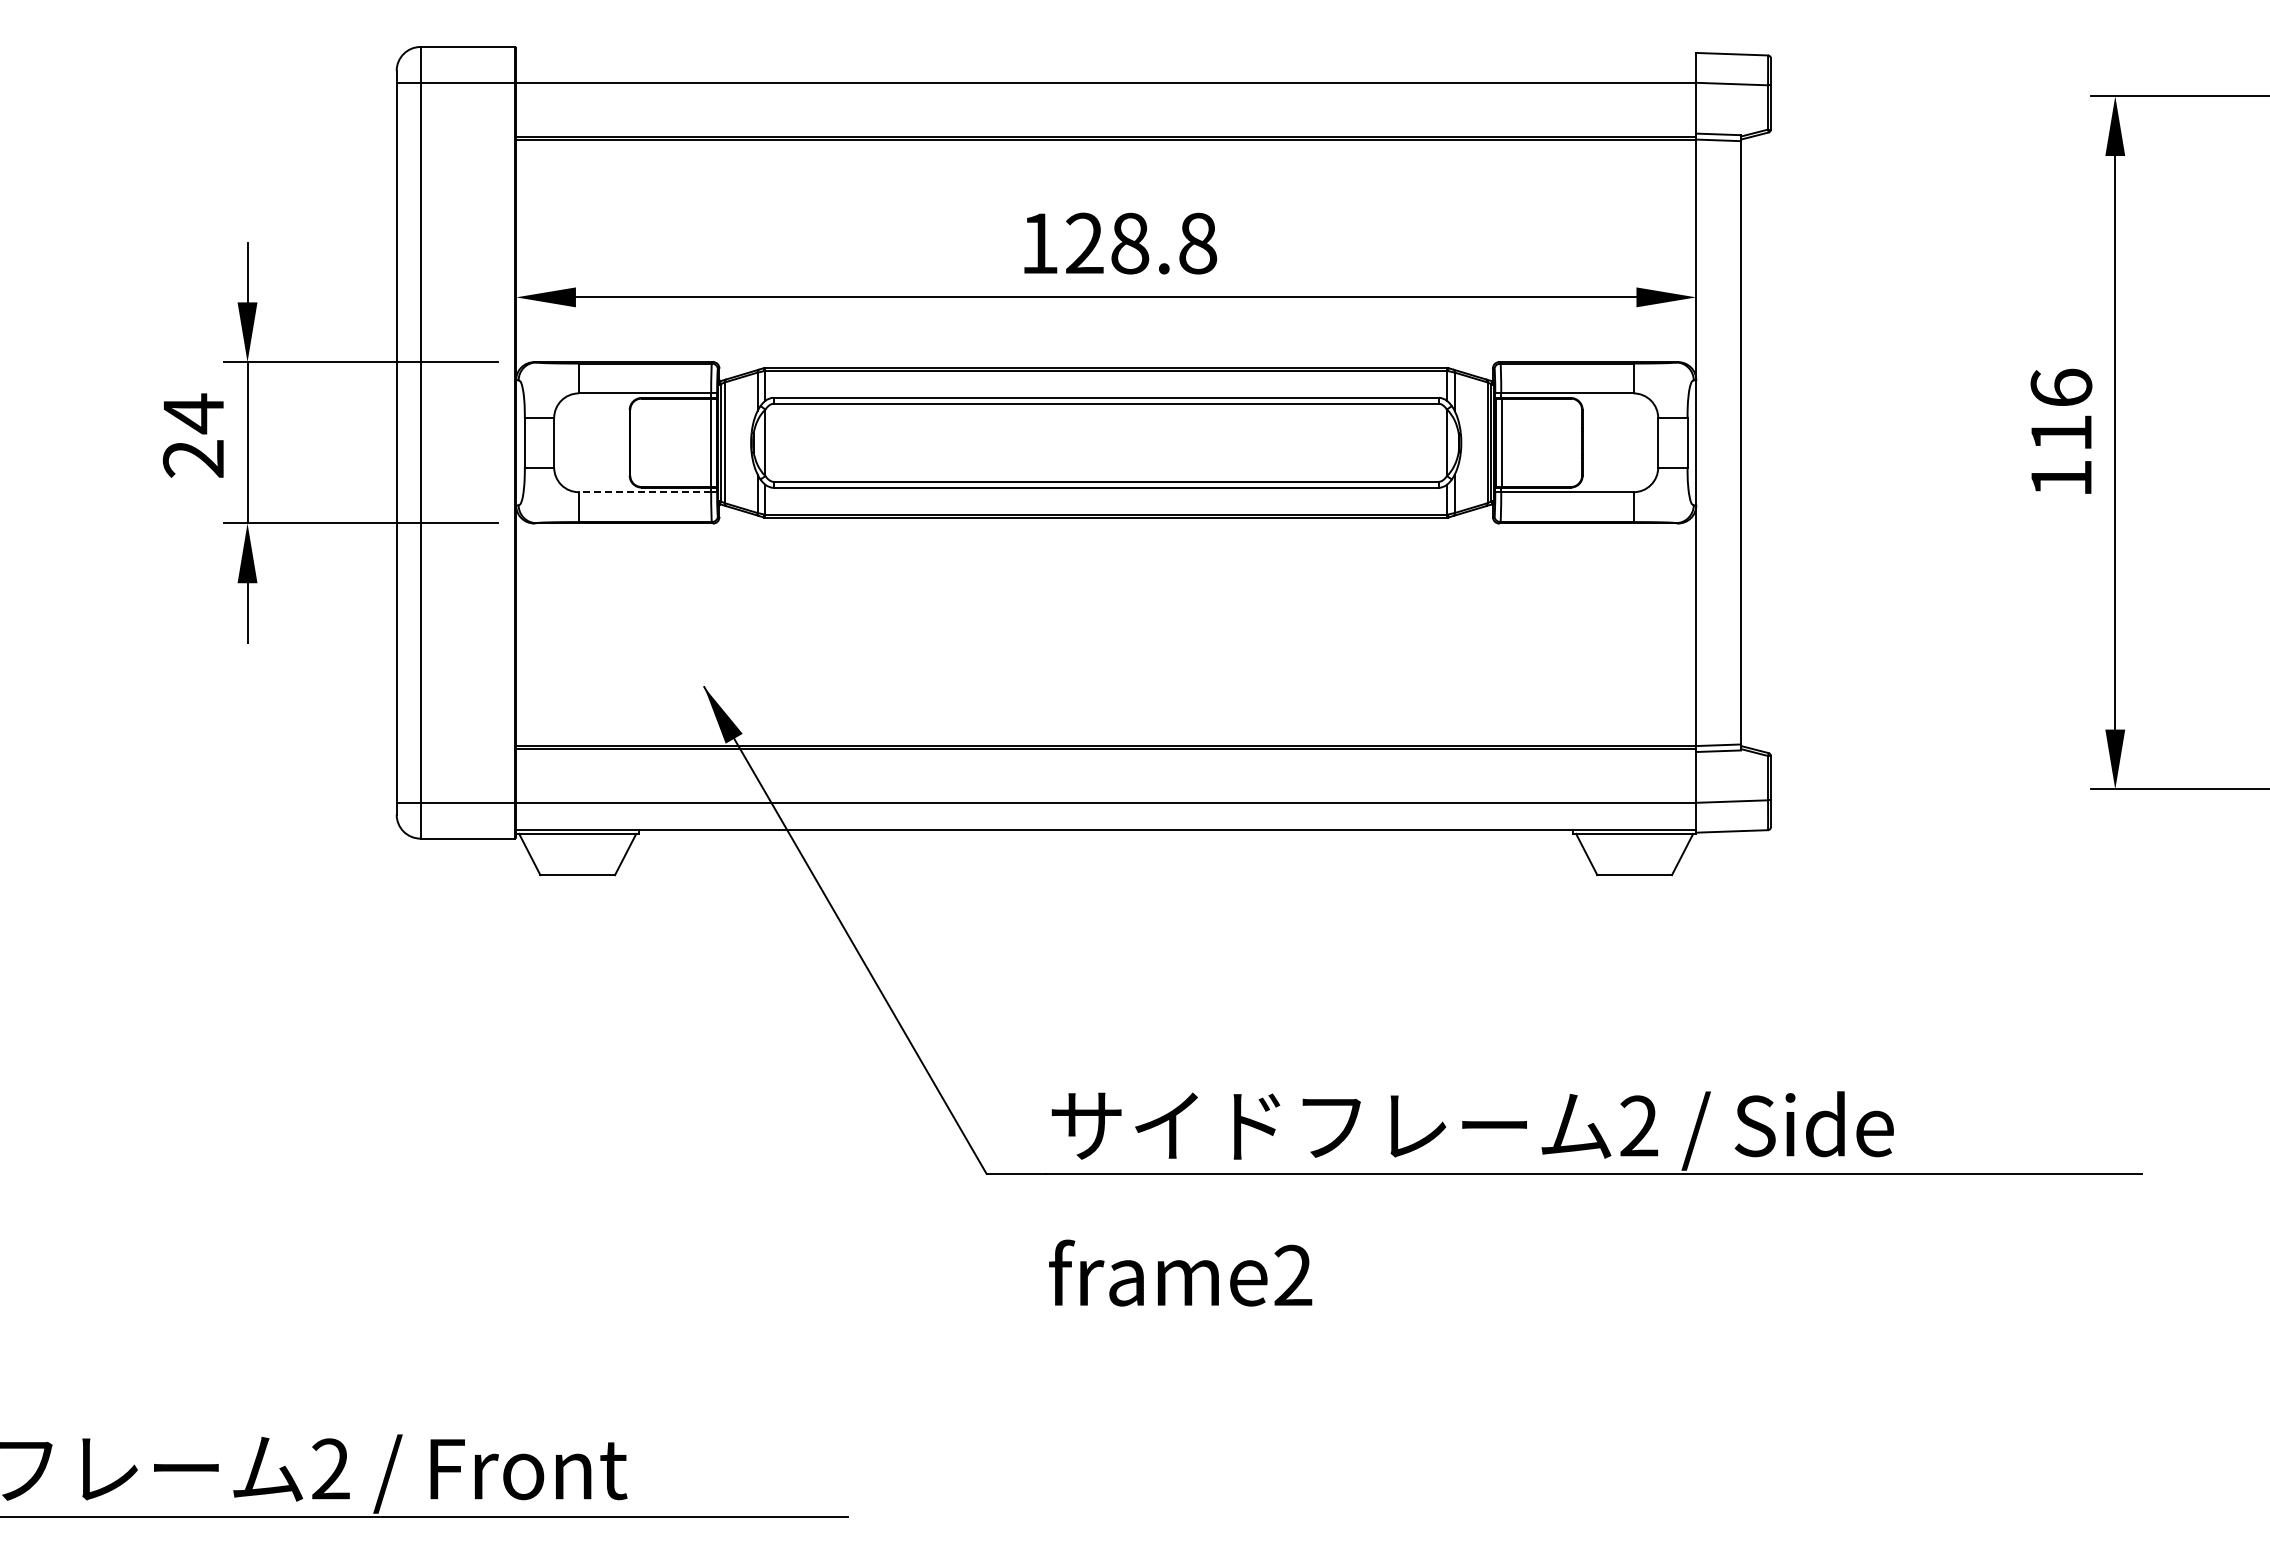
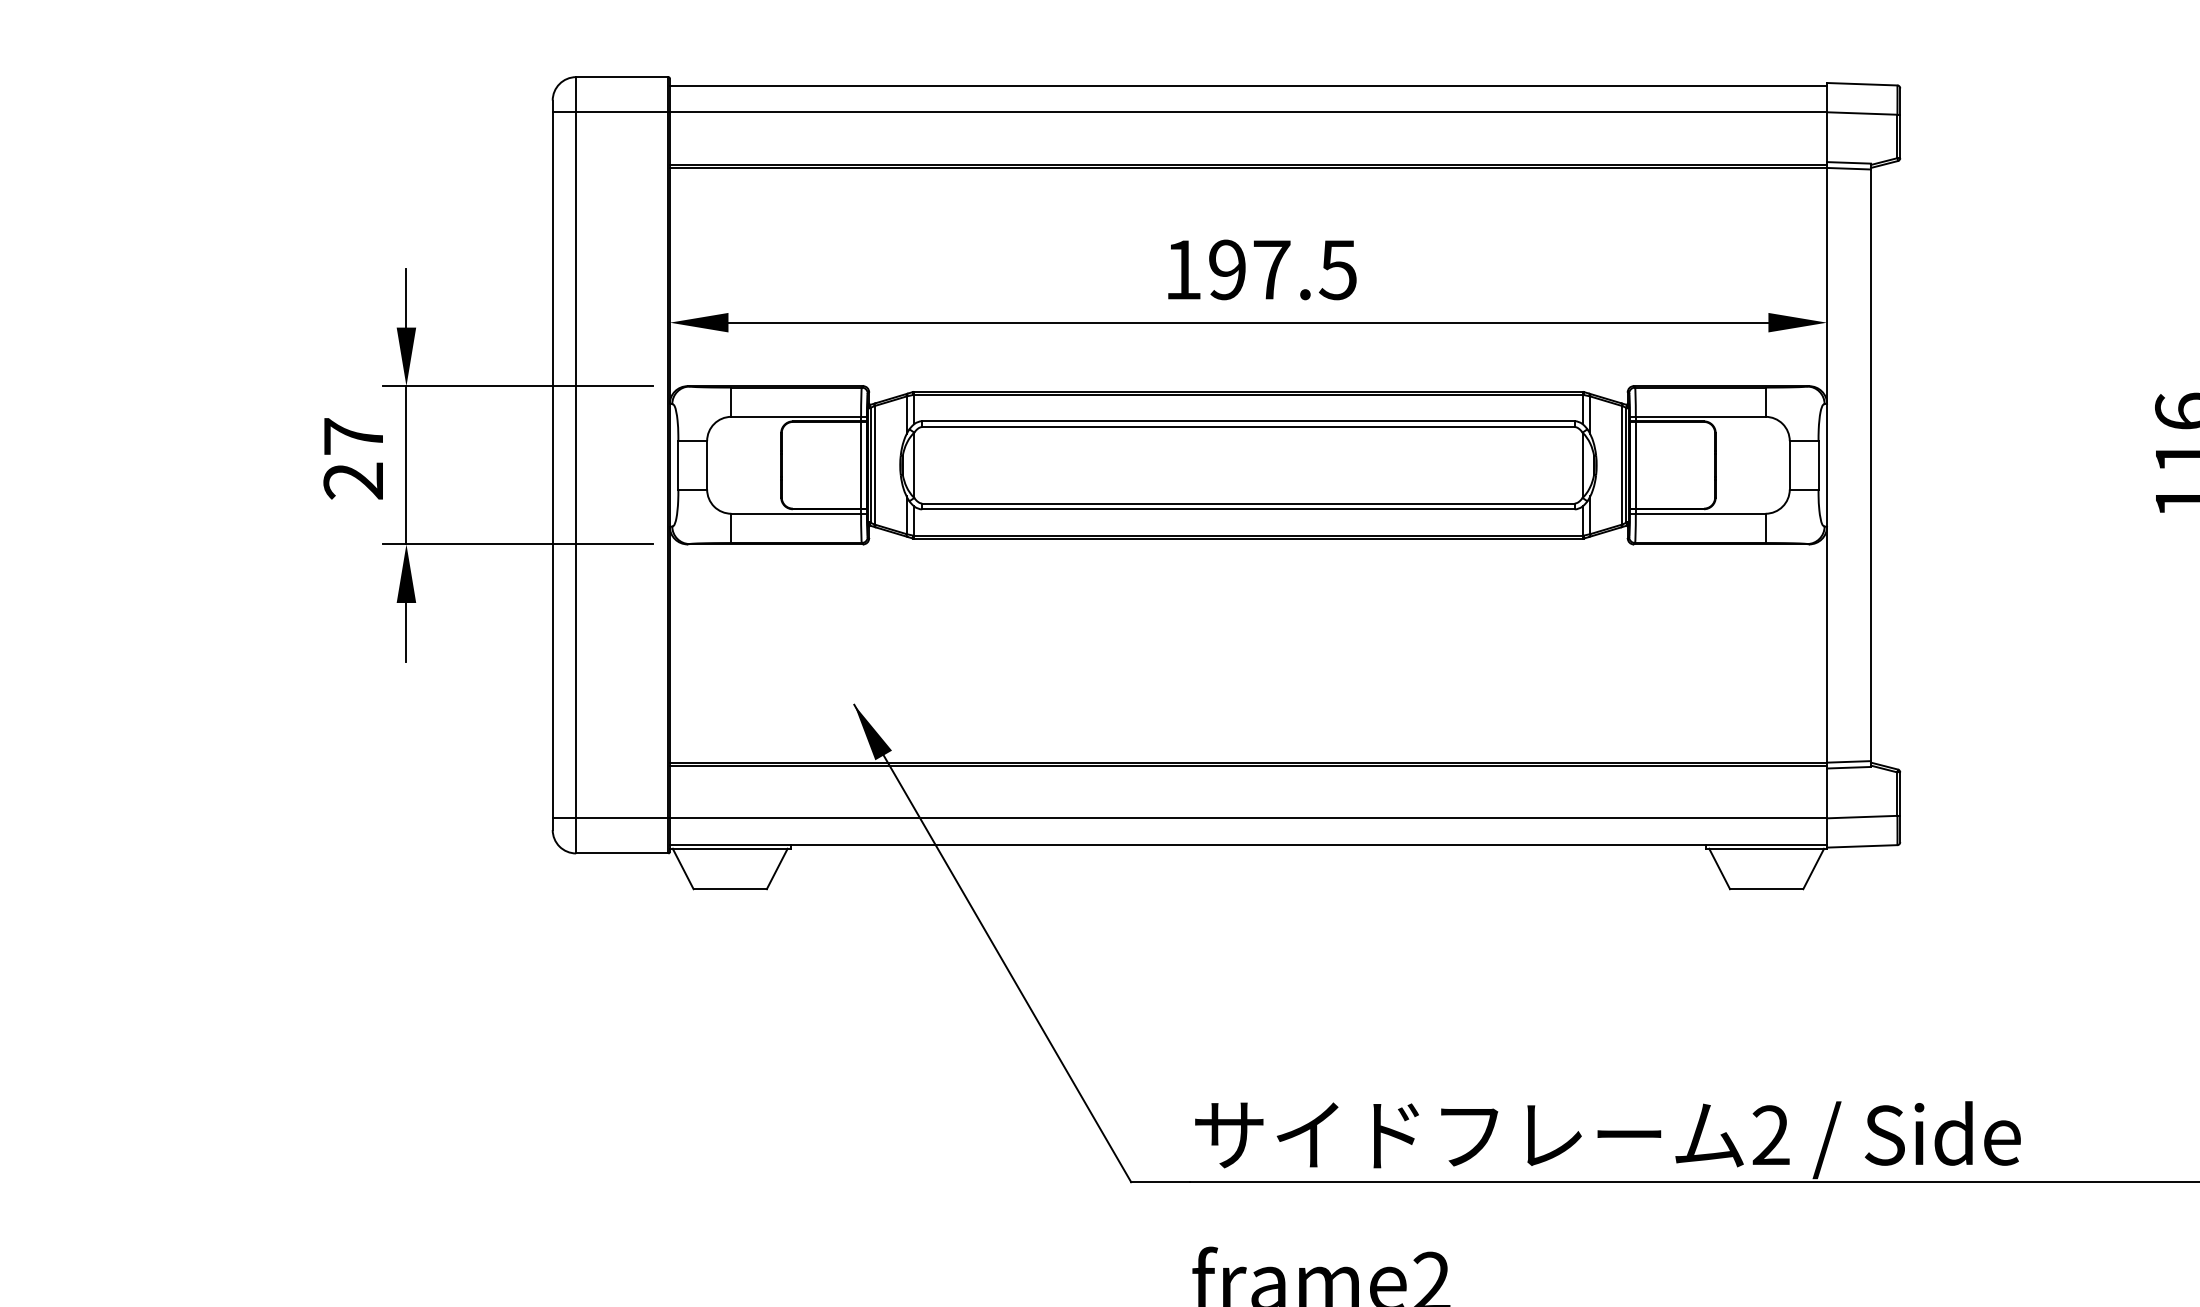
line: (1106, 55) -> (1248, 85), added
text: (1141, 243) -> (1283, 269), 128.8 -> 197.5
text: (193, 413) -> (353, 436), 24 -> 27
line: (644, 492) -> (795, 514), dashed -> solid

